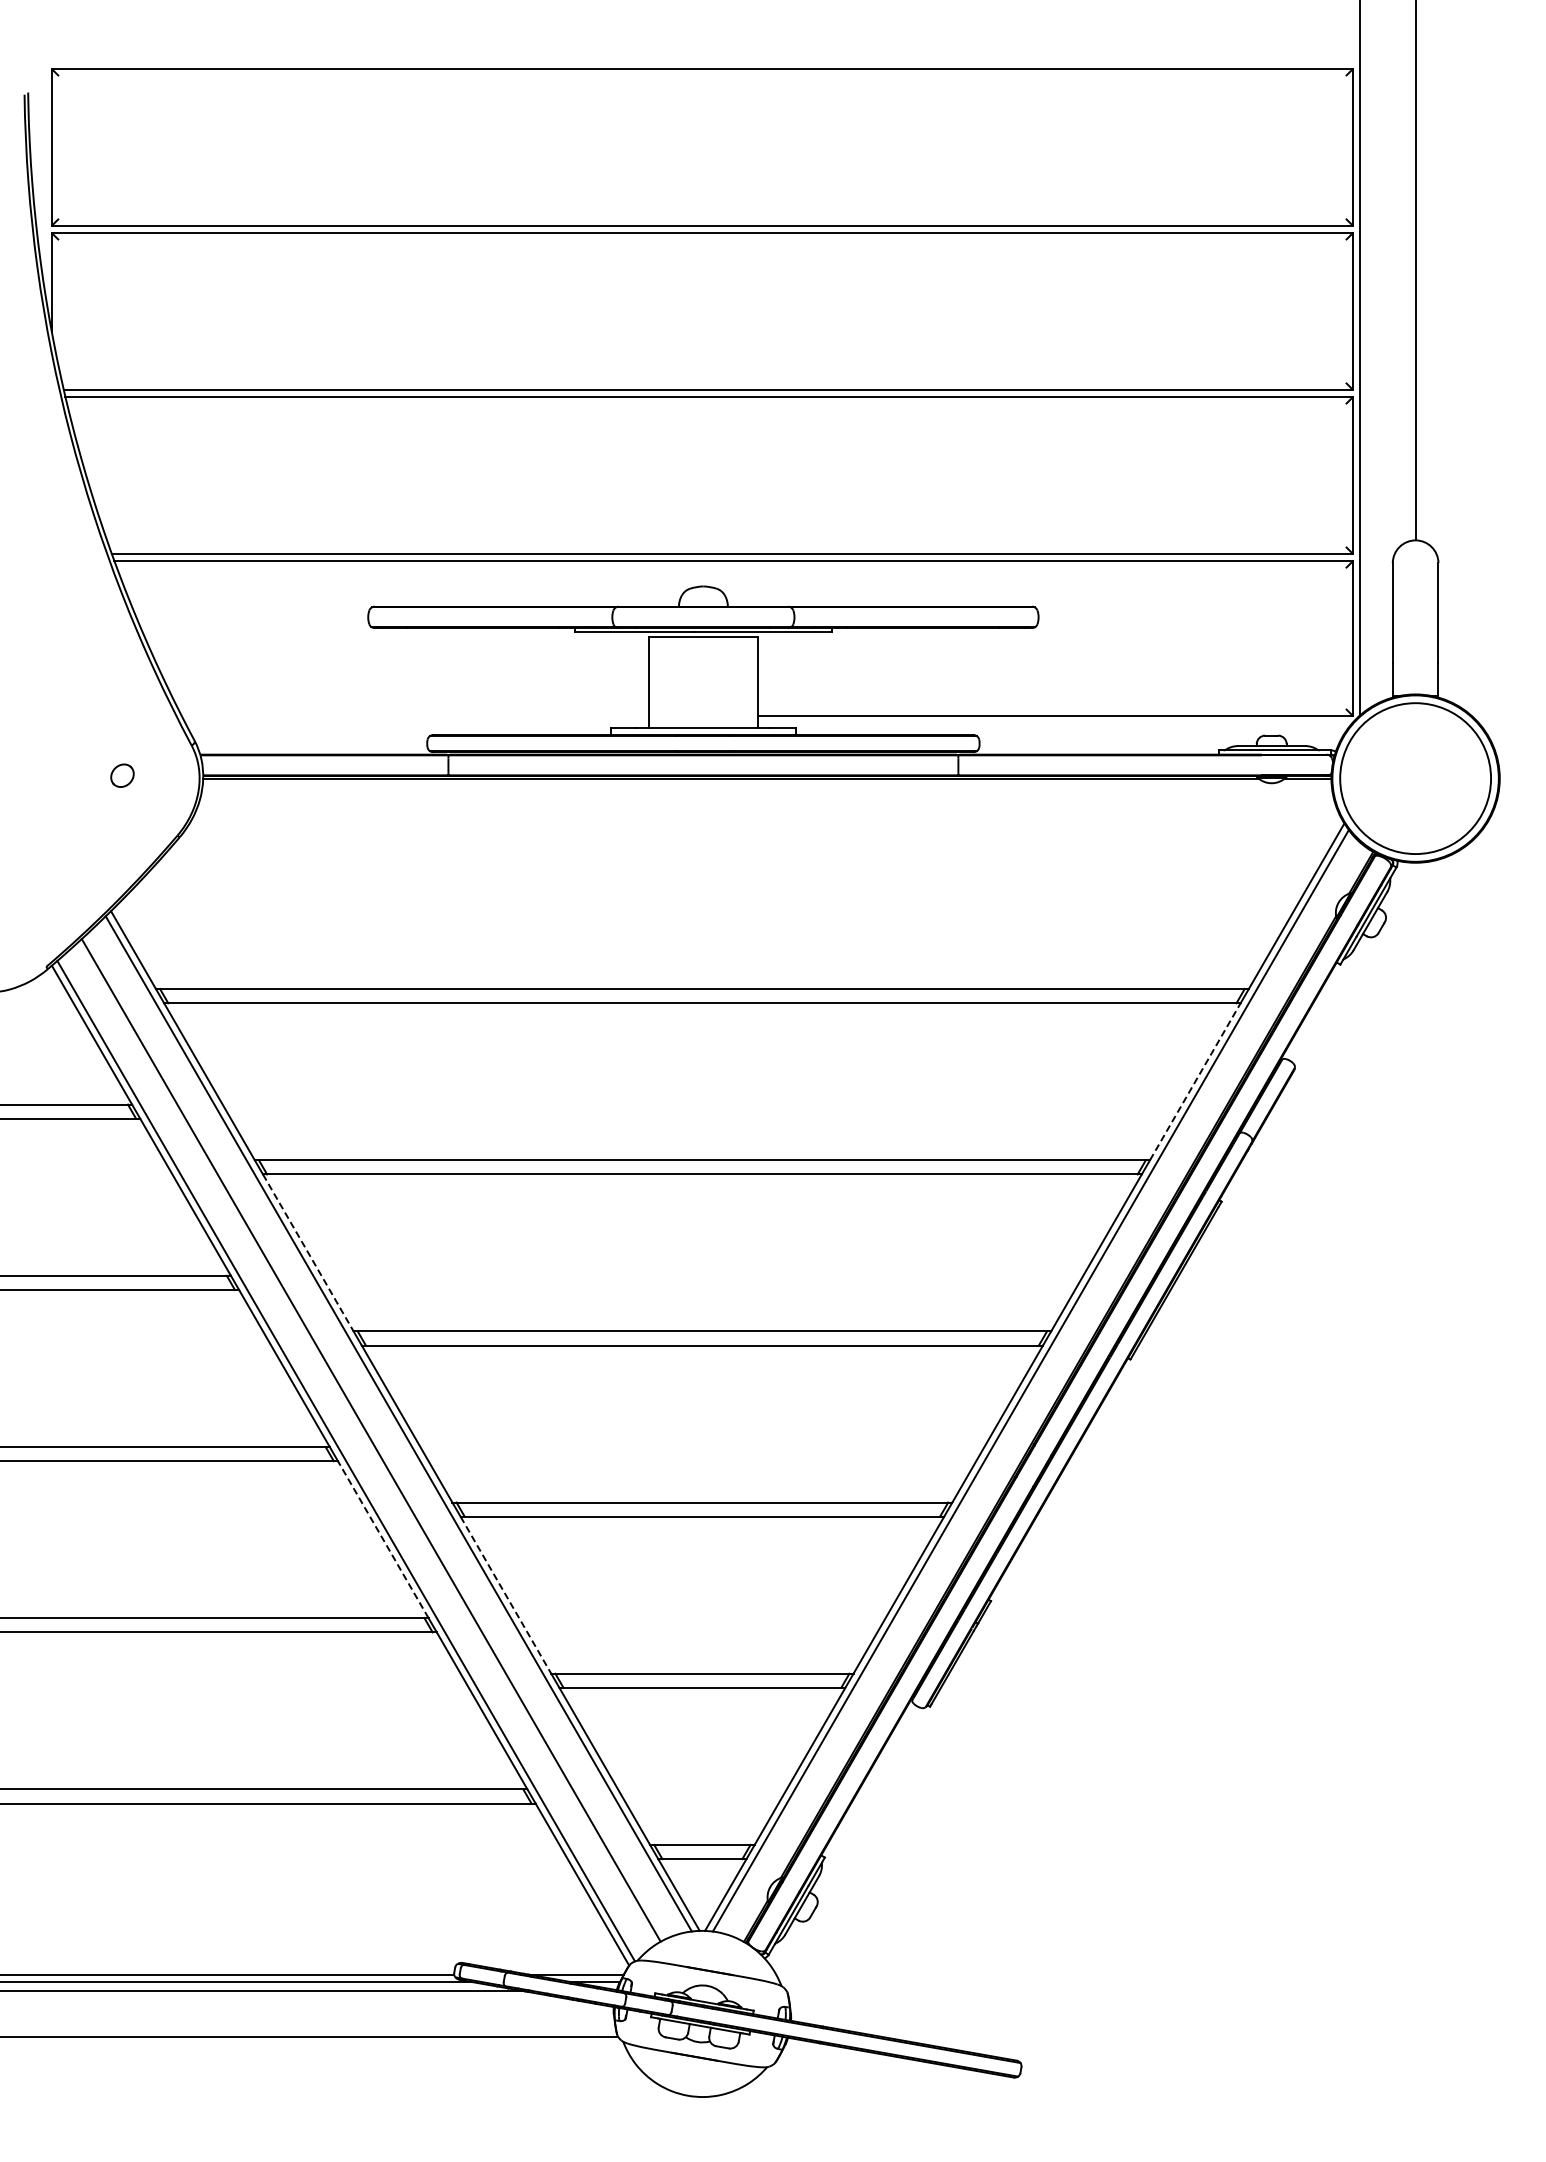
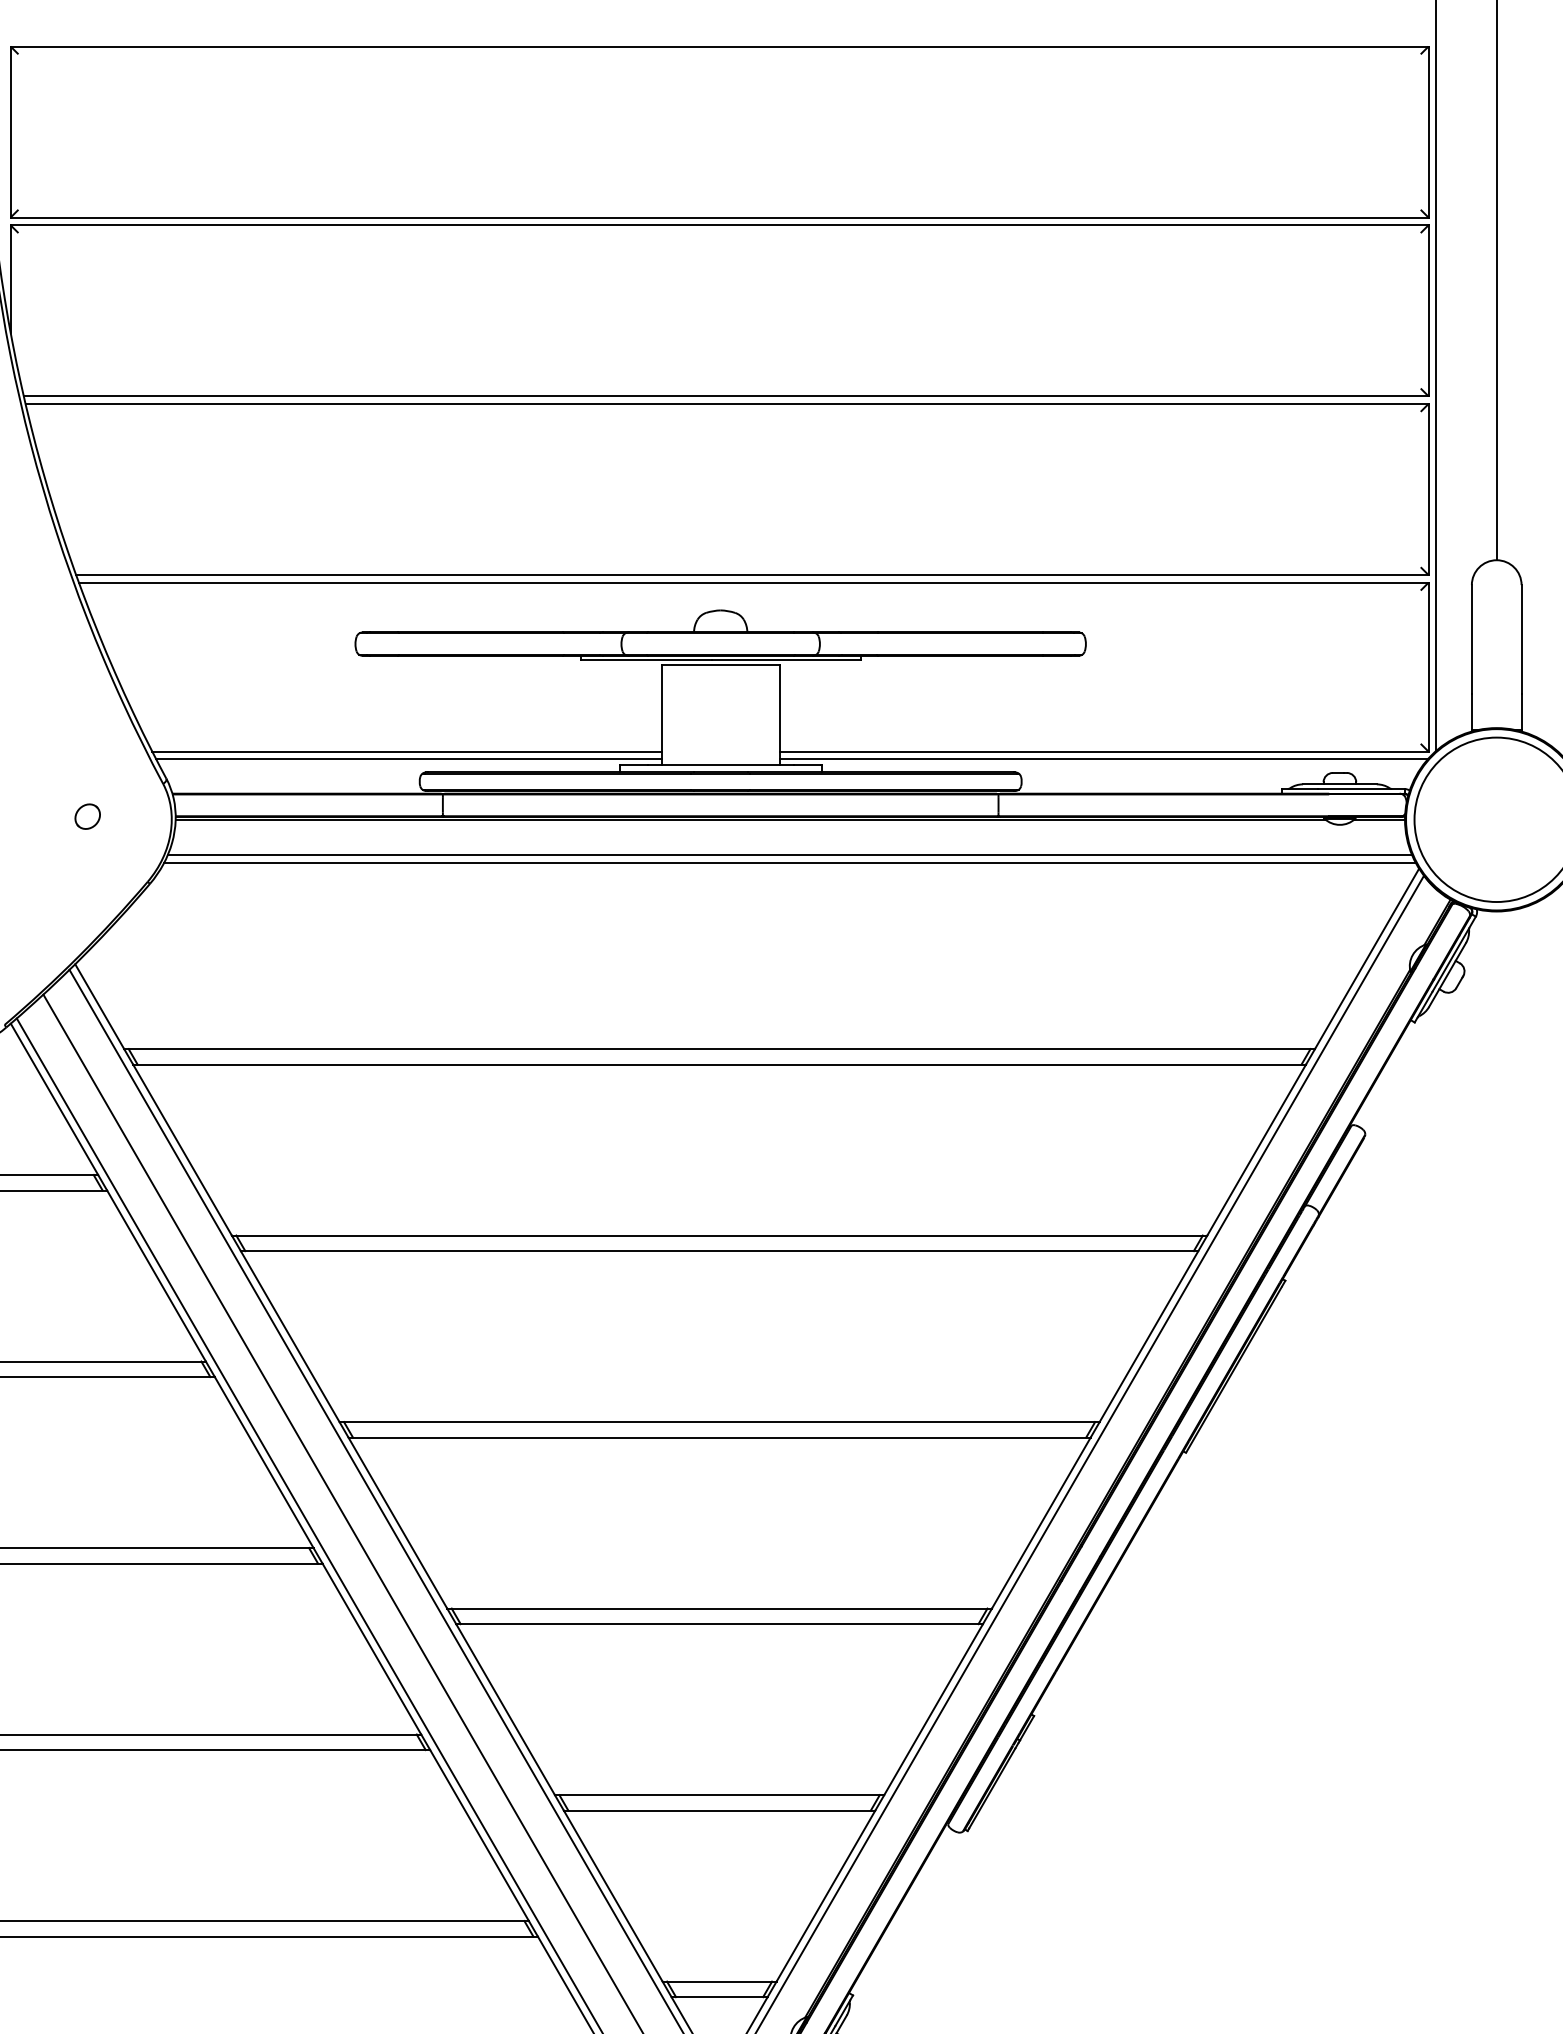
line: (415, 716) -> (406, 752), added
line: (417, 723) -> (409, 759), added
line: (1054, 723) -> (1103, 759), added
line: (766, 810) -> (789, 854), added
line: (766, 817) -> (789, 862), added
line: (1195, 1081) -> (1256, 1149), dashed -> solid
line: (308, 1252) -> (290, 1336), dashed -> solid
line: (383, 1539) -> (372, 1648), dashed -> solid
line: (505, 1595) -> (505, 1709), dashed -> solid

